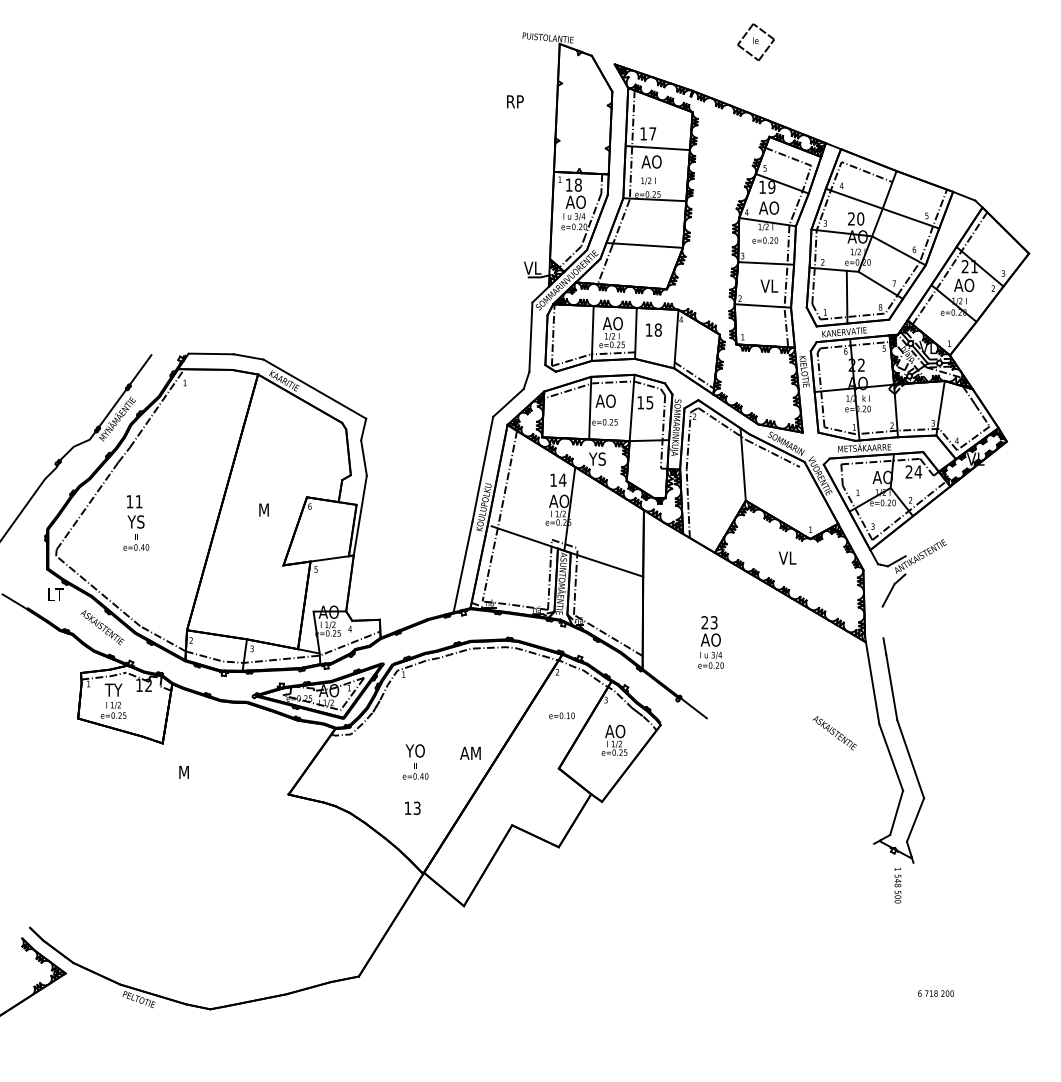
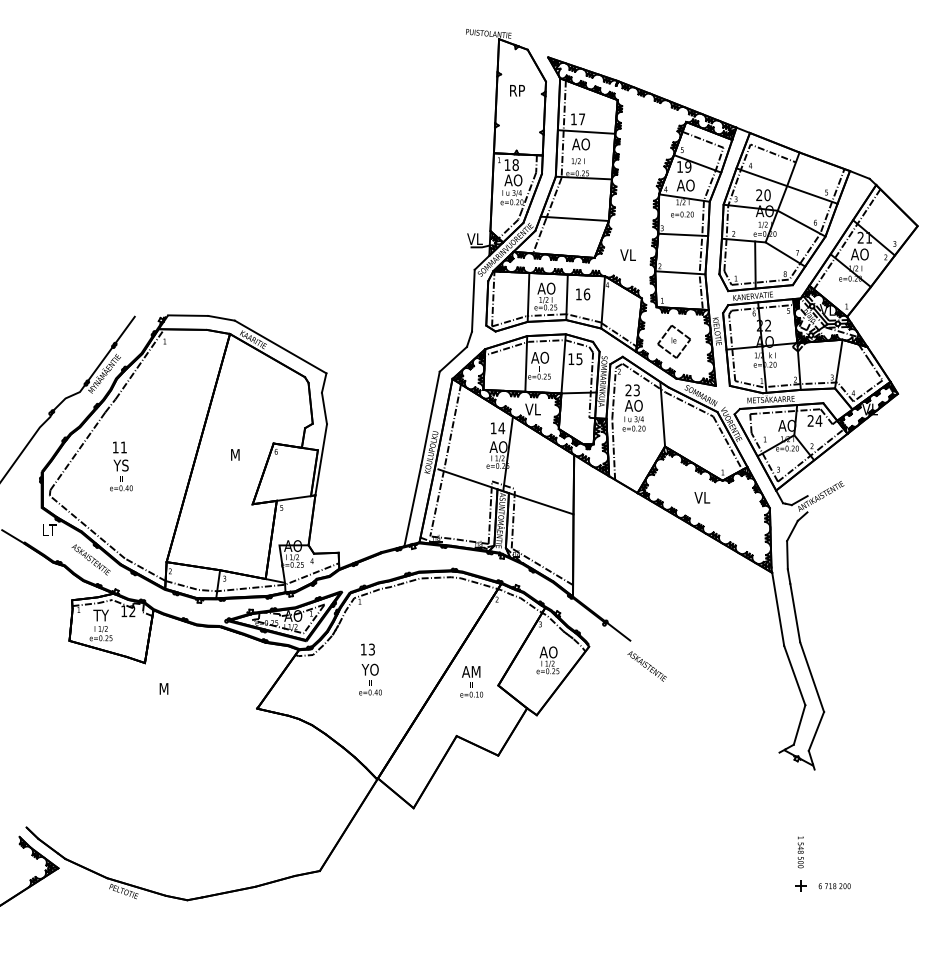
part: (755, 41) -> (673, 341), moved
text: (515, 101) -> (517, 90), moved
text: (769, 285) -> (628, 254), moved
text: (657, 329) -> (586, 293), 18 -> 16
line: (654, 356) -> (583, 317), added
text: (597, 458) -> (532, 408), YS -> VL
line: (815, 496) -> (727, 442), added
line: (882, 622) -> (786, 555), added
text: (710, 642) -> (633, 408), moved
text: (561, 715) -> (471, 694), moved
text: (834, 733) -> (646, 666), moved
text: (470, 752) -> (471, 671), moved
text: (412, 807) -> (367, 648), moved
text: (897, 885) -> (800, 852), moved
part: (897, 993) -> (800, 886), added

